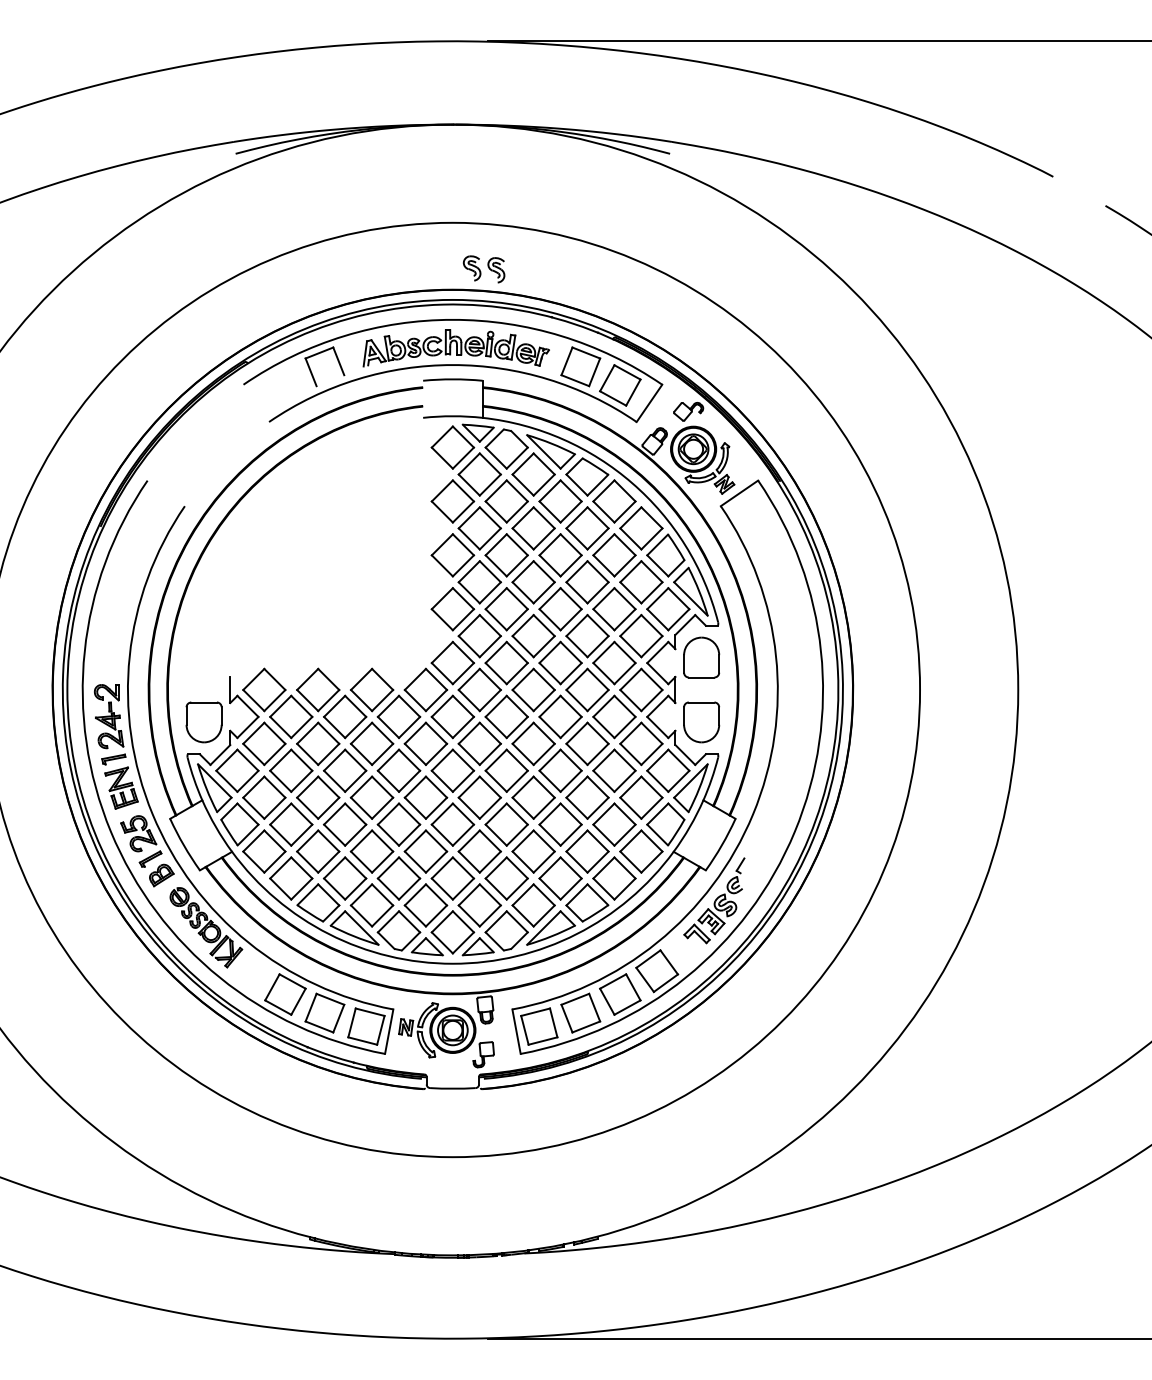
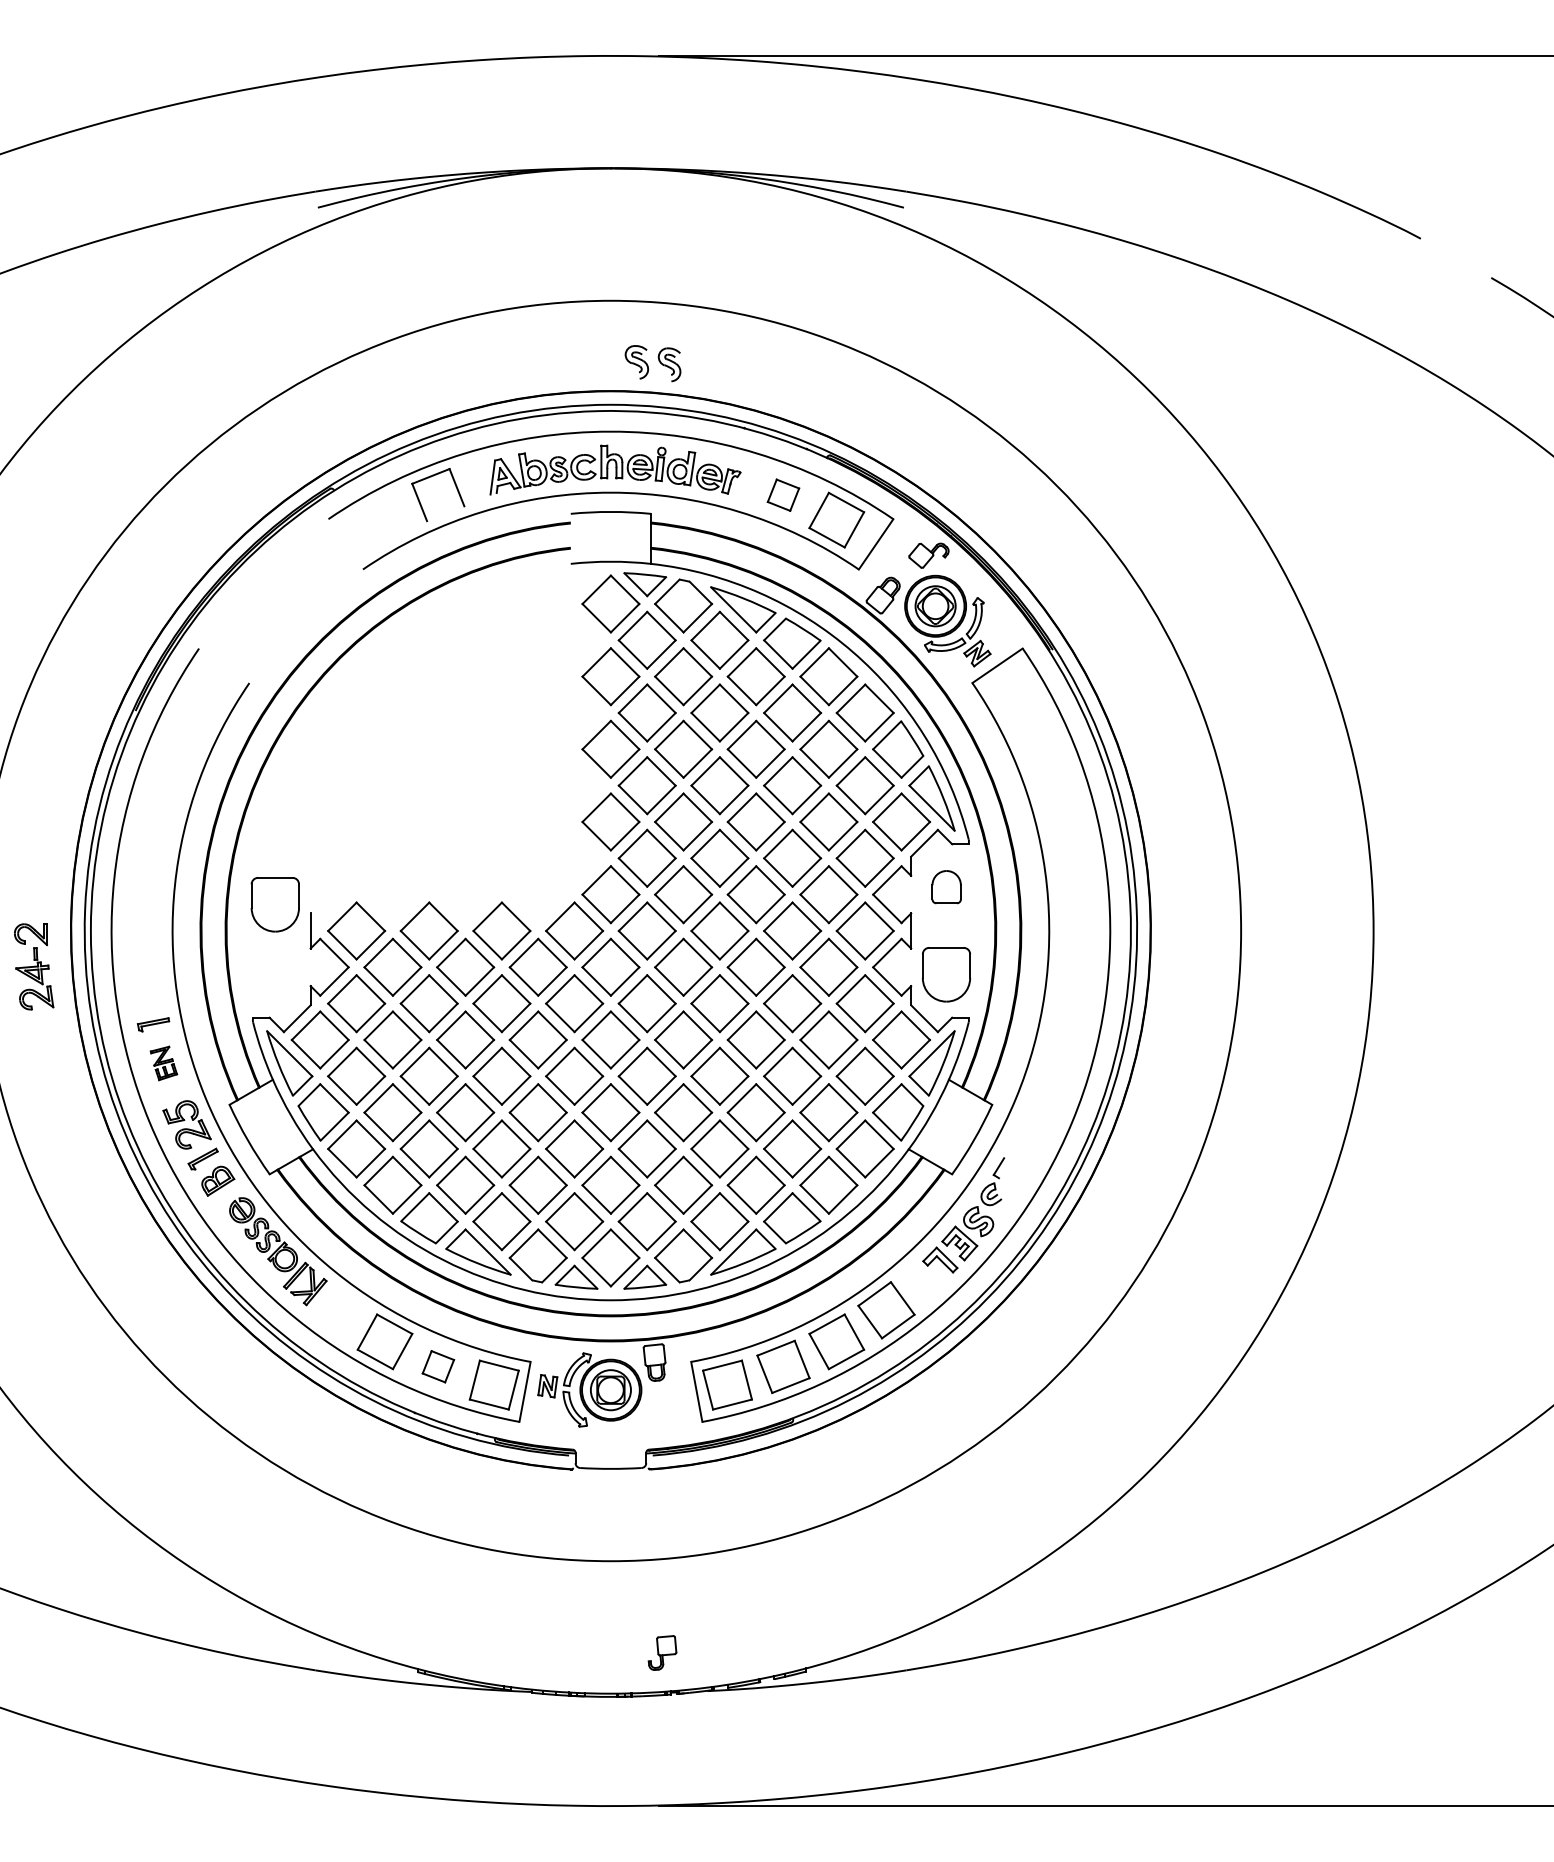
part: (580, 367) -> (783, 495), size x0.6
part: (701, 657) -> (946, 886), size x0.6
part: (109, 716) -> (34, 966), moved
part: (203, 722) -> (274, 904), moved
part: (121, 788) -> (163, 1063), size x0.6
part: (325, 1012) -> (438, 1366), size x0.6
part: (483, 1054) -> (662, 1652), moved

